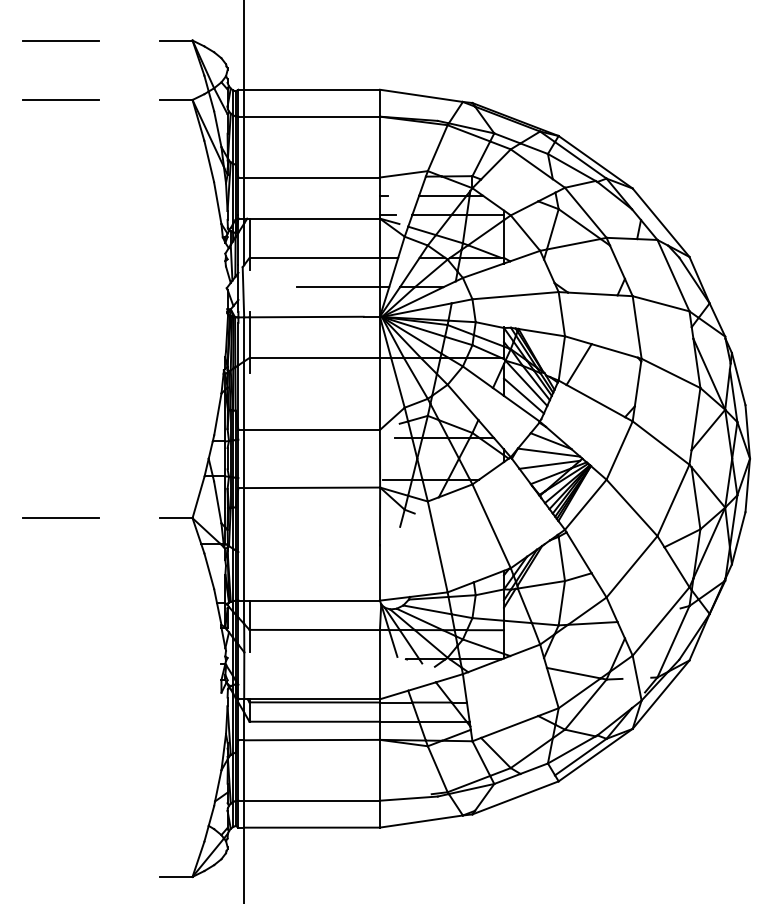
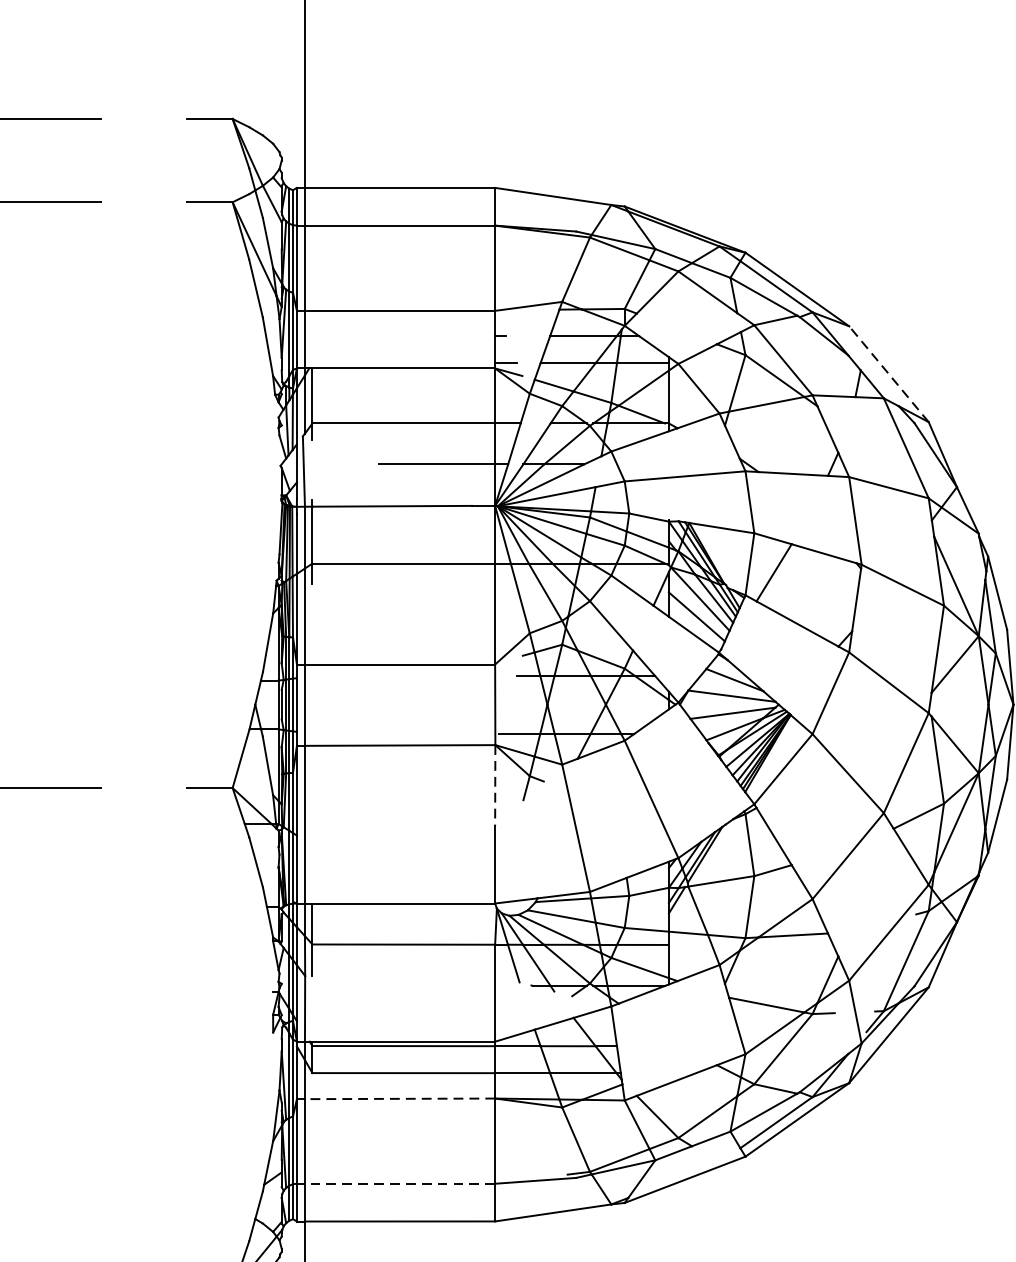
line: (660, 222) -> (888, 373), solid -> dashed
line: (380, 516) -> (495, 785), solid -> dashed
line: (312, 740) -> (400, 1099), solid -> dashed
line: (312, 800) -> (400, 1183), solid -> dashed

